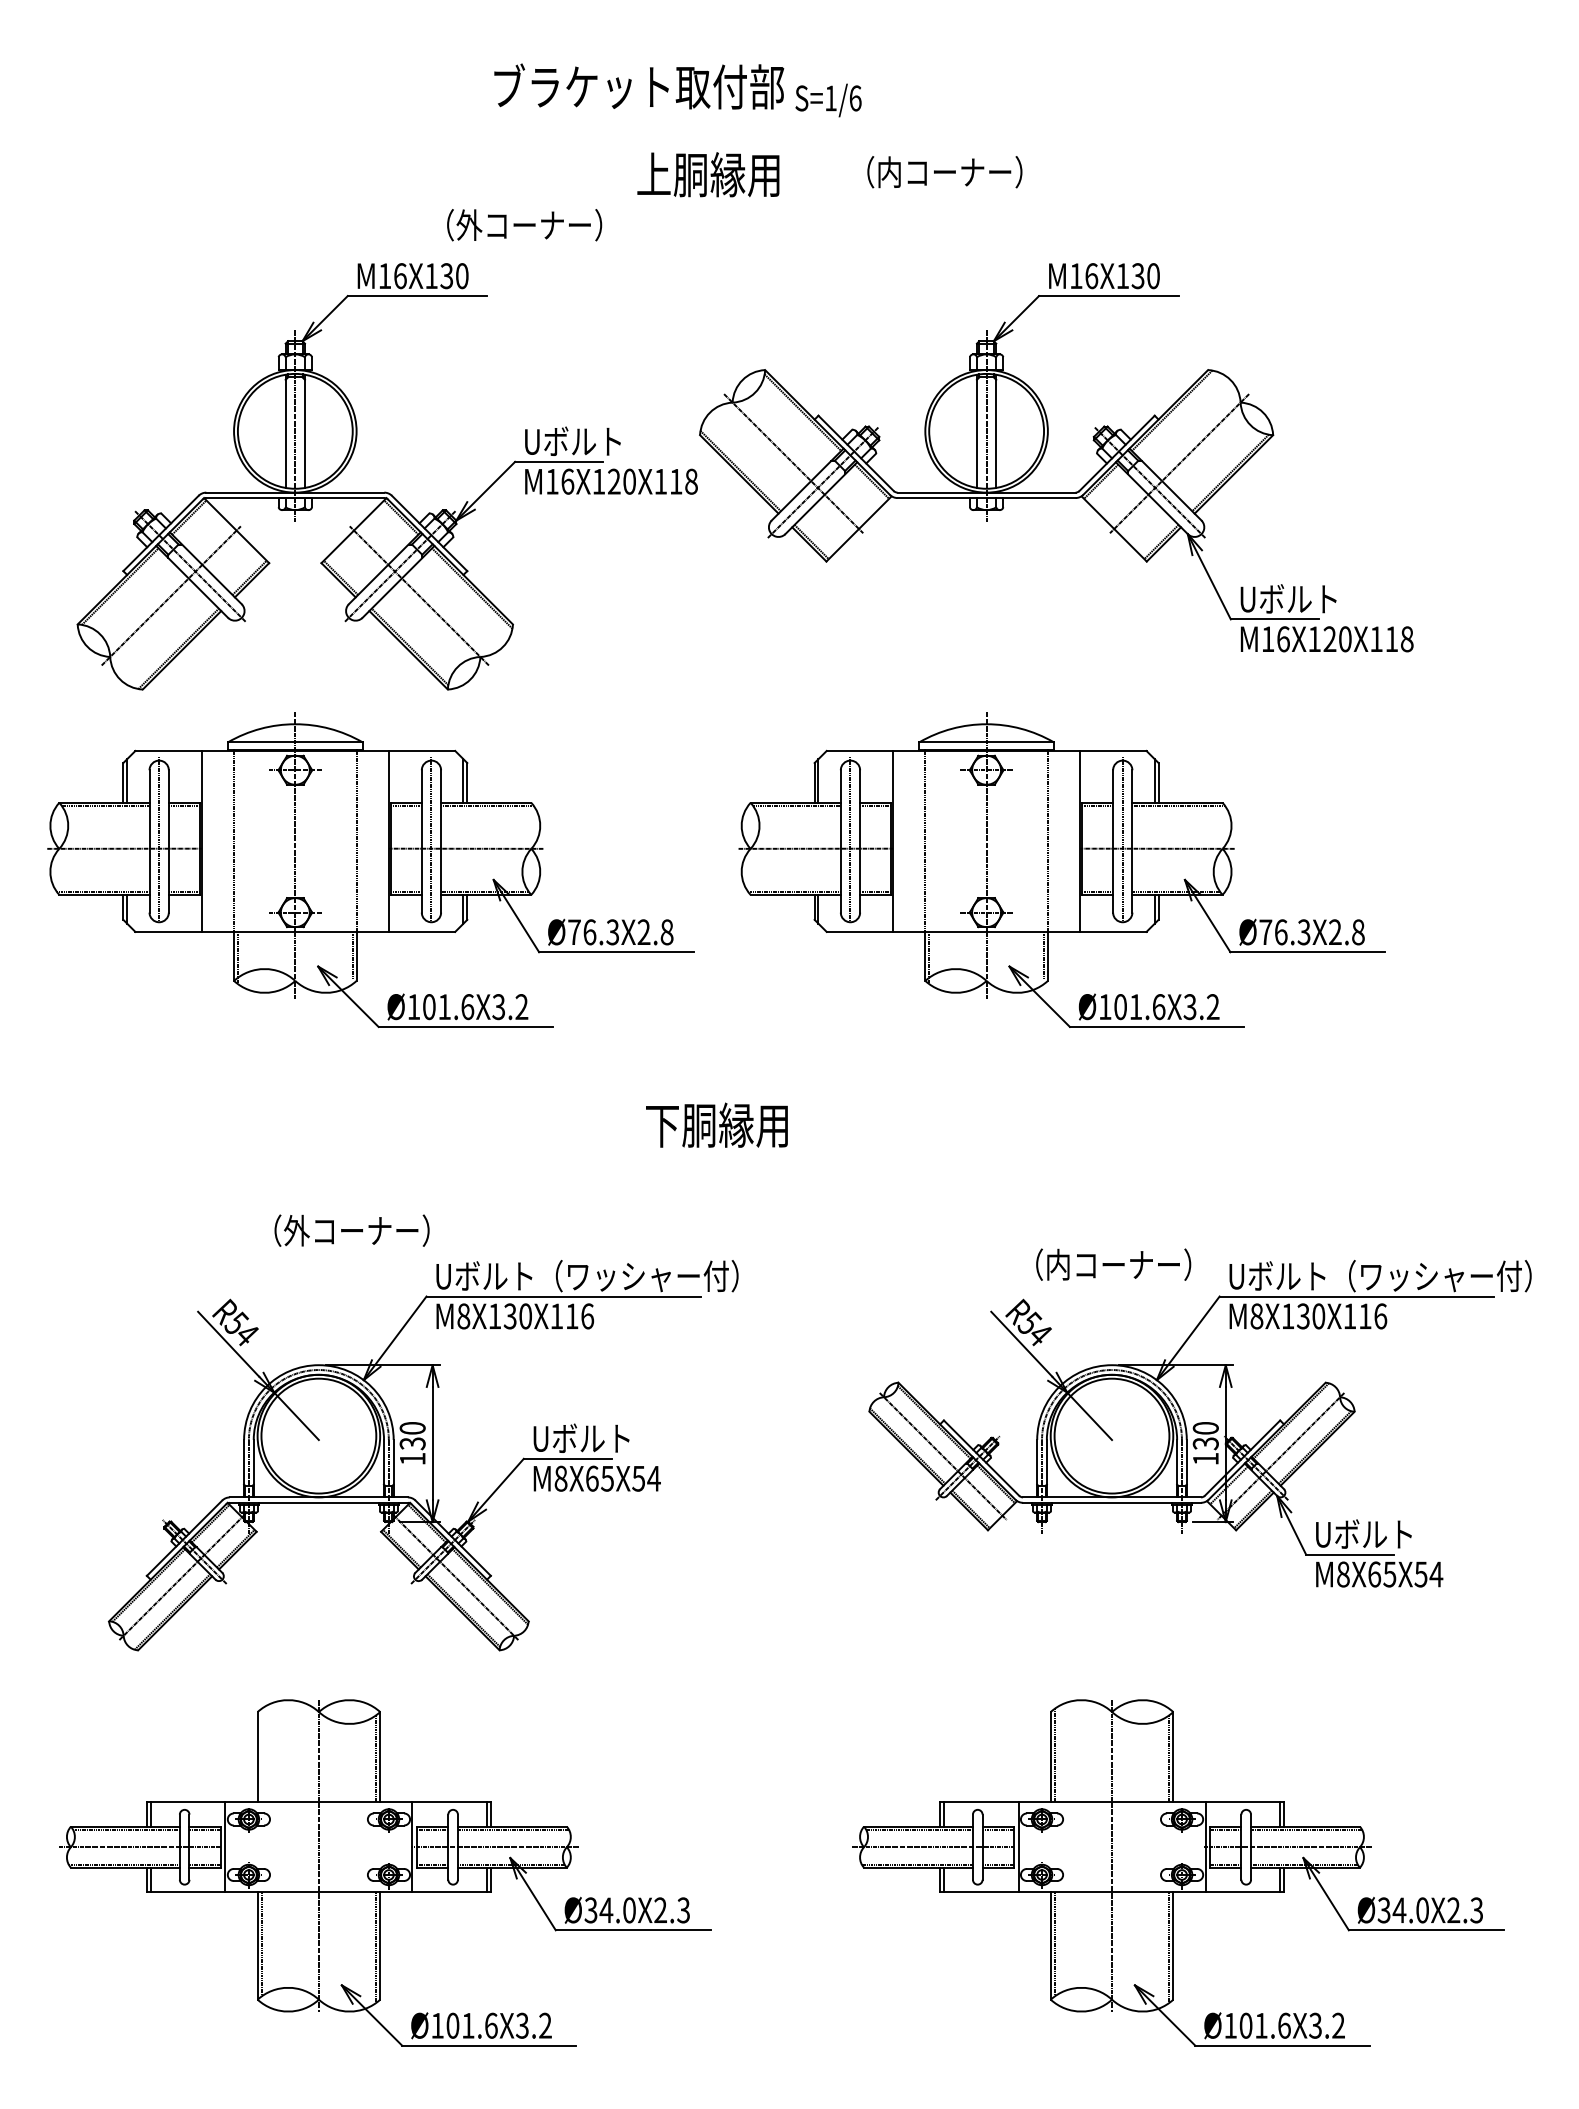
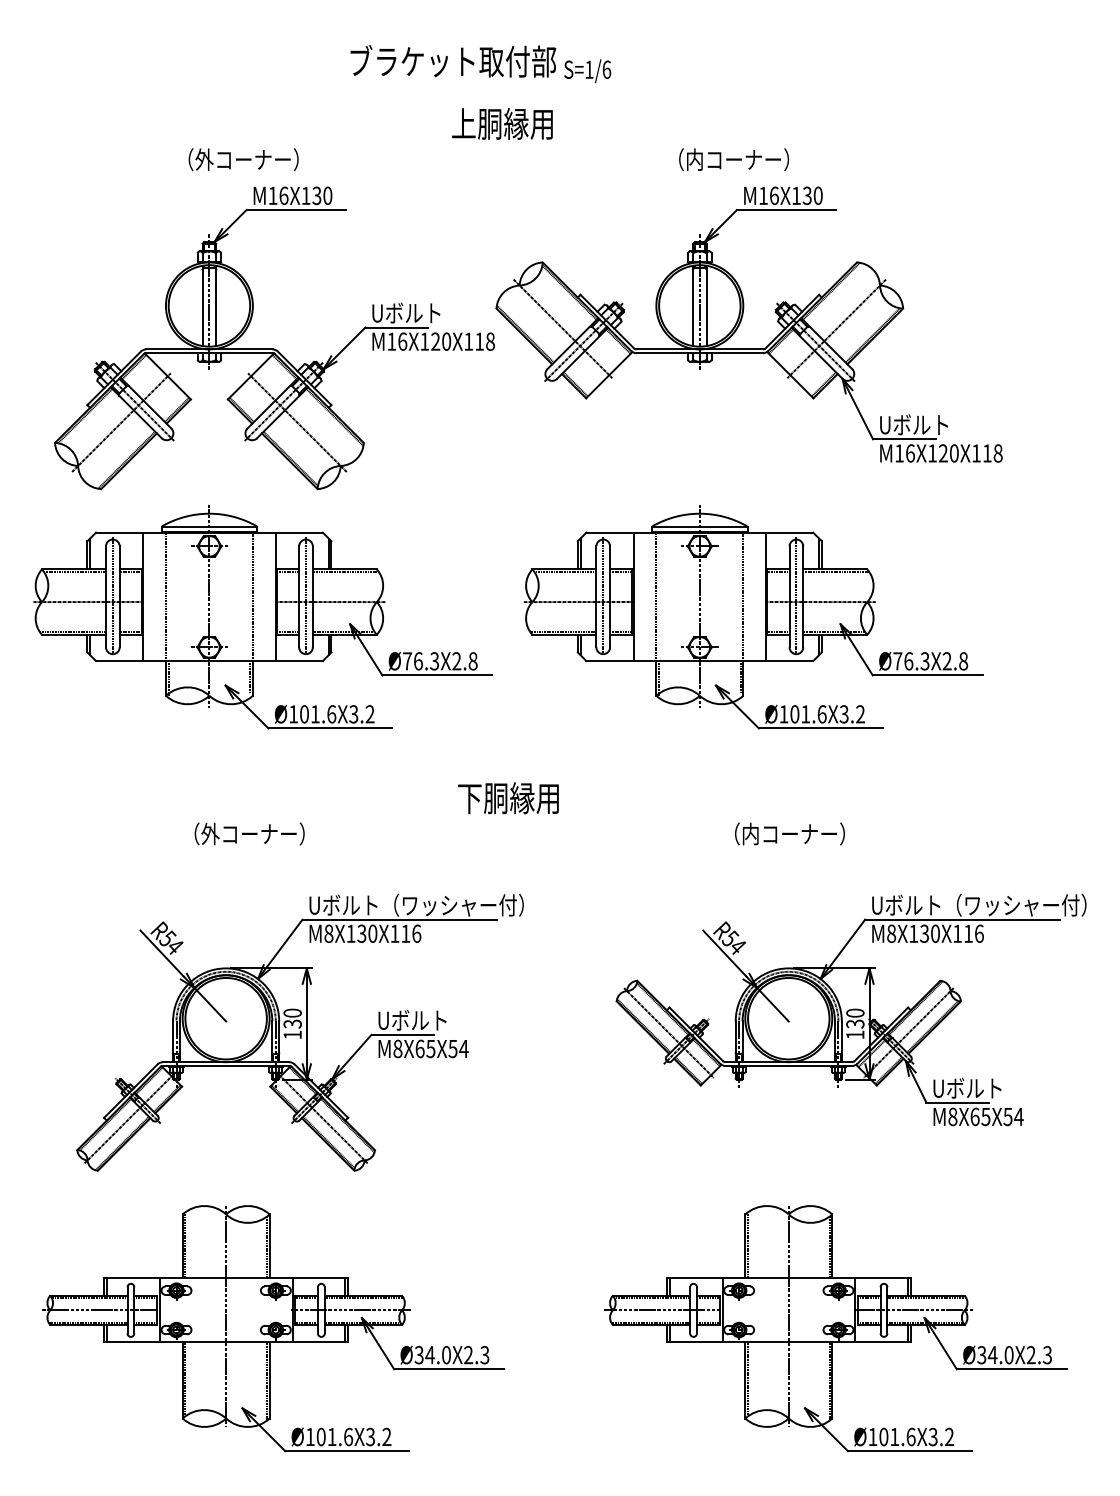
text: (944, 172) -> (733, 159), moved
text: (524, 225) -> (243, 159), moved
text: (351, 1230) -> (249, 833), moved
text: (1113, 1264) -> (789, 833), moved
line: (261, 1755) -> (185, 1245), added

